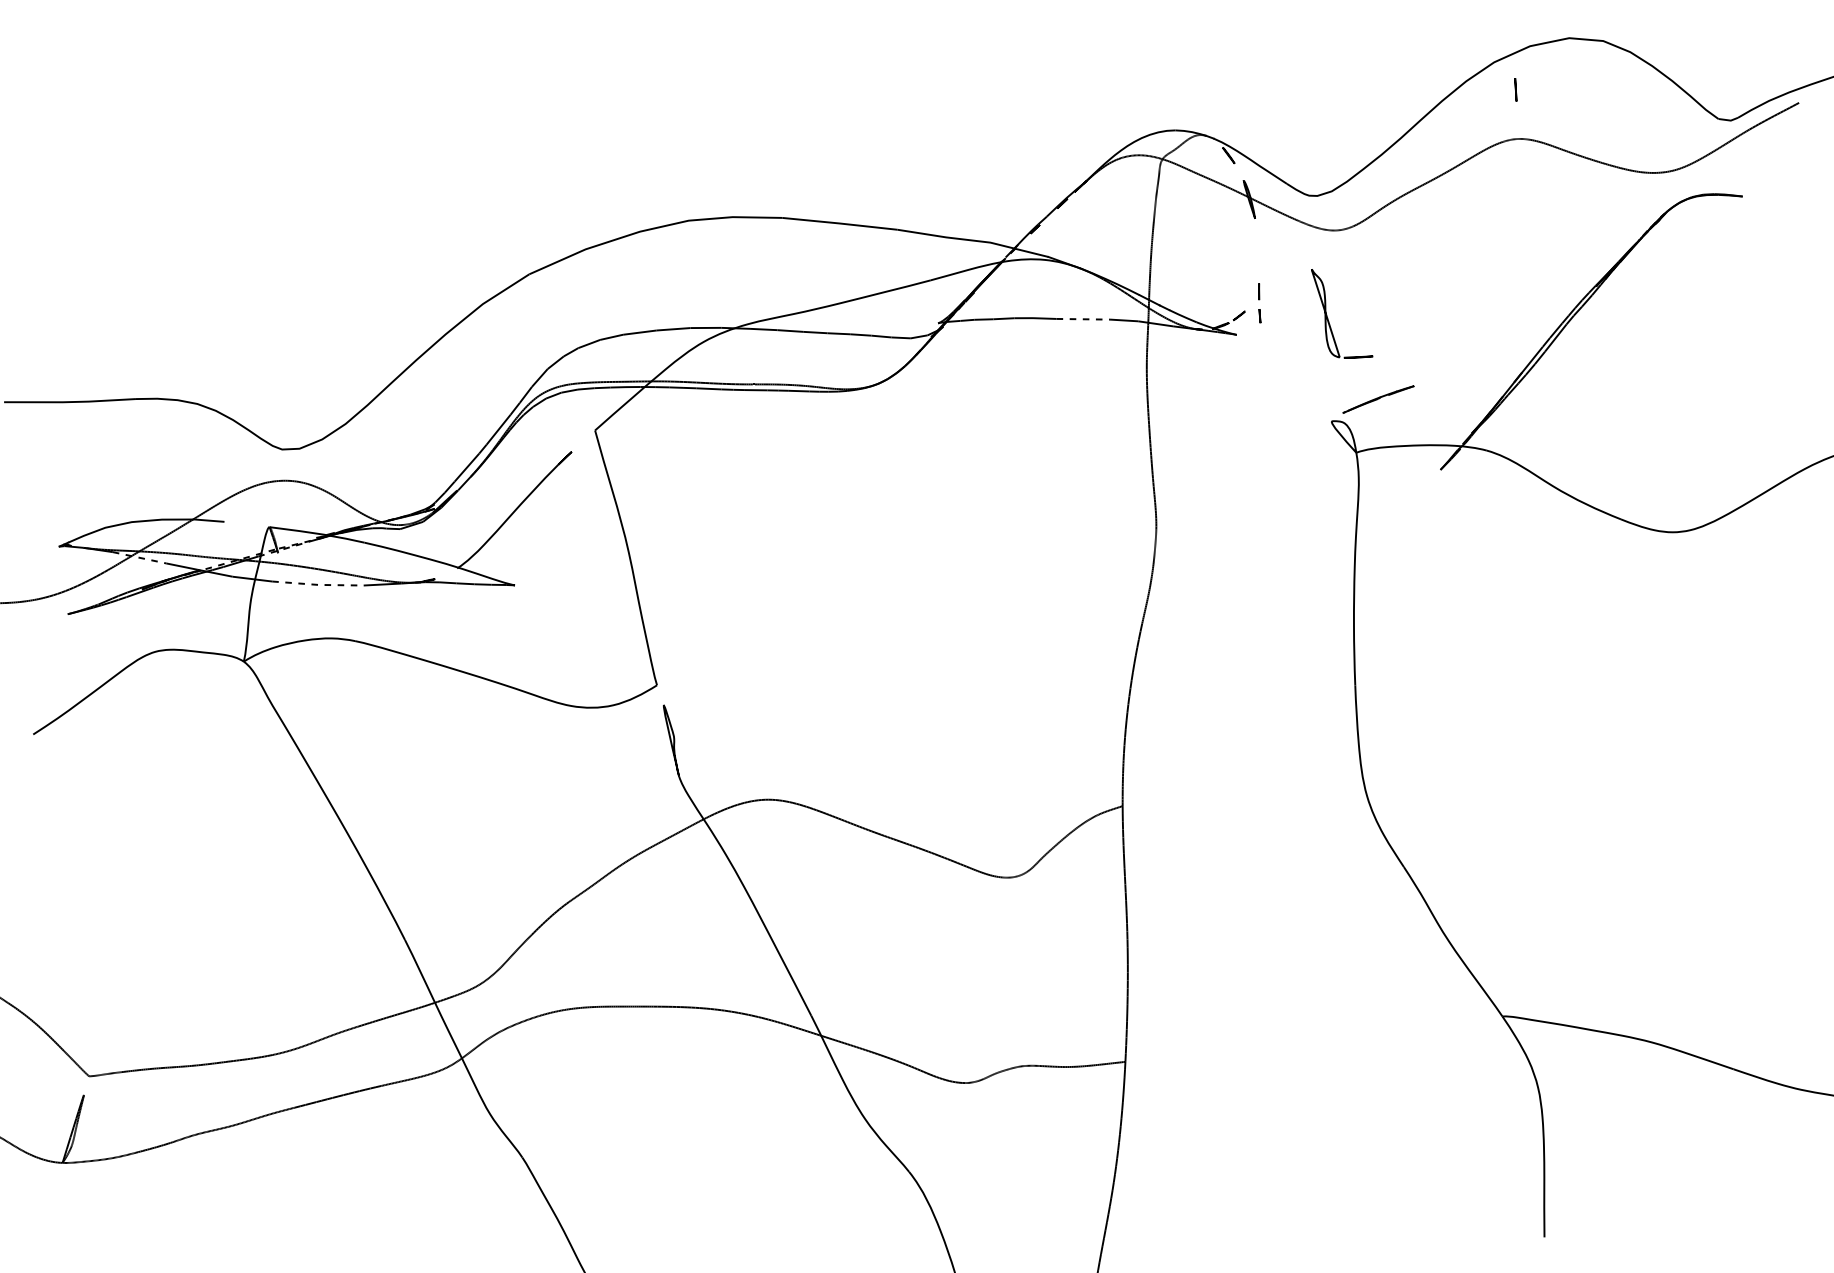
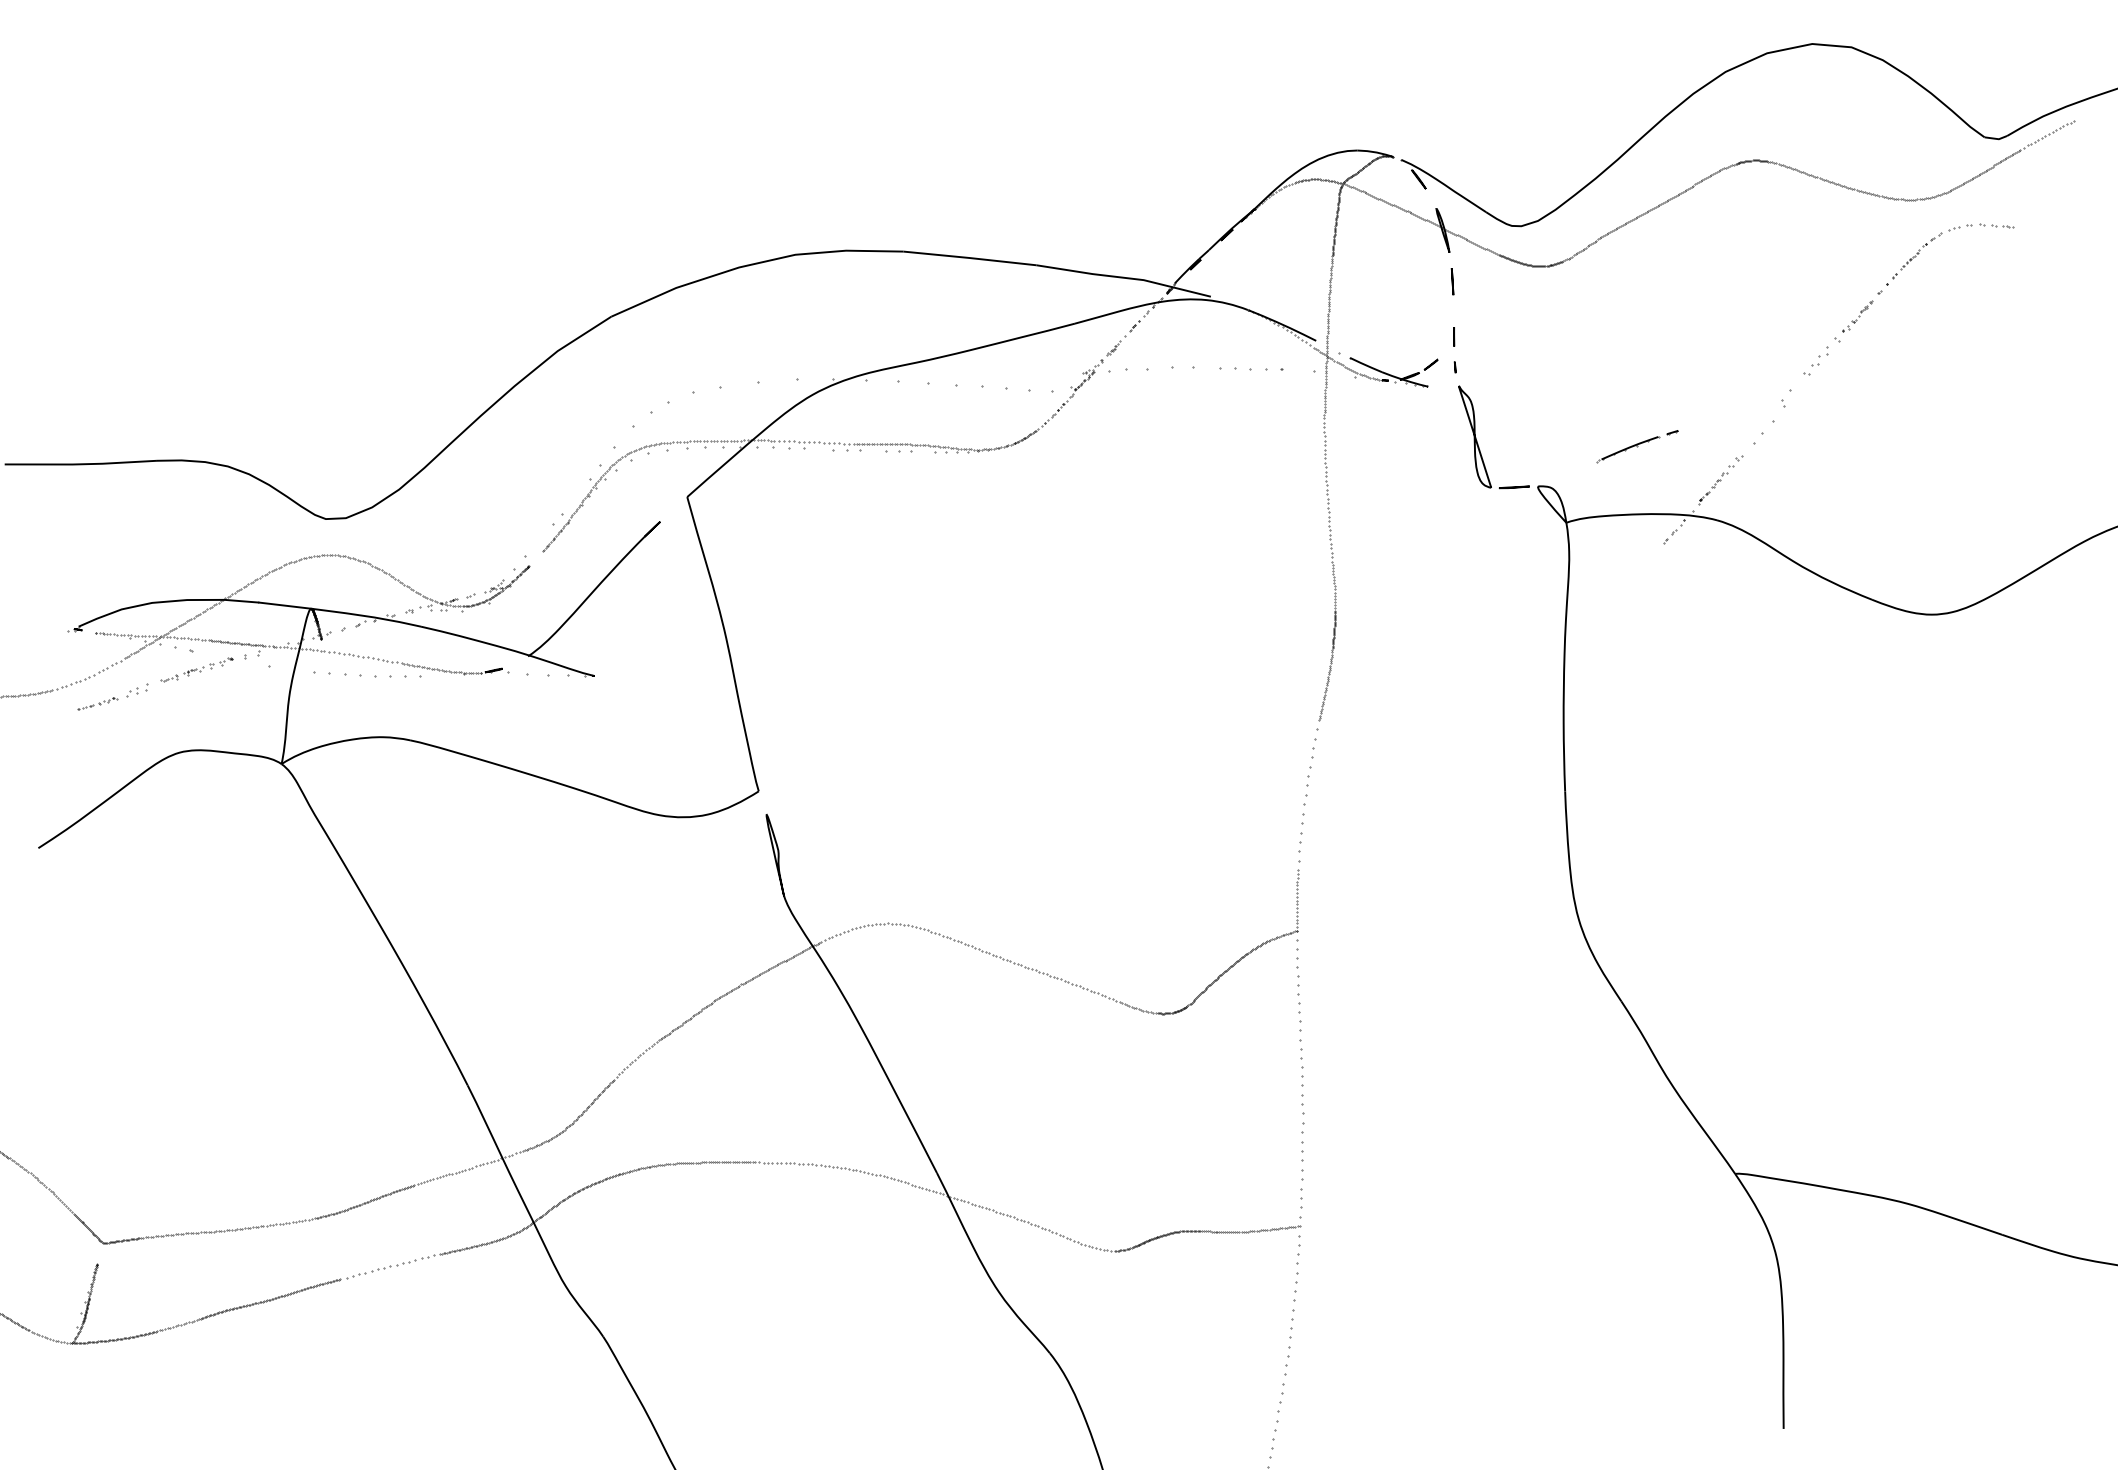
line: (1515, 89) -> (1452, 281), moved
part: (1328, 319) -> (1478, 443), moved
part: (1378, 399) -> (1637, 446), moved
line: (247, 524) -> (285, 605), added

